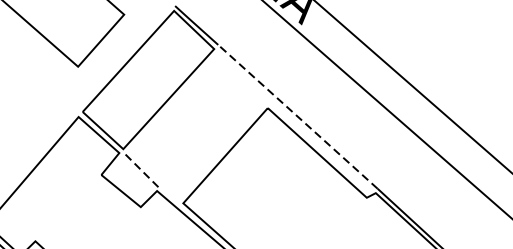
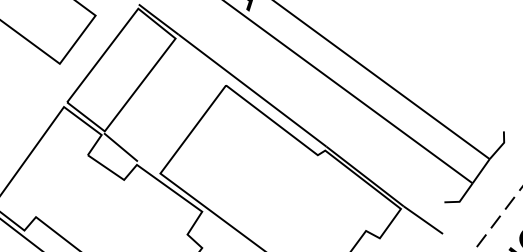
line: (297, 116) -> (252, 90), dashed -> solid
line: (139, 169) -> (120, 147), dashed -> solid

